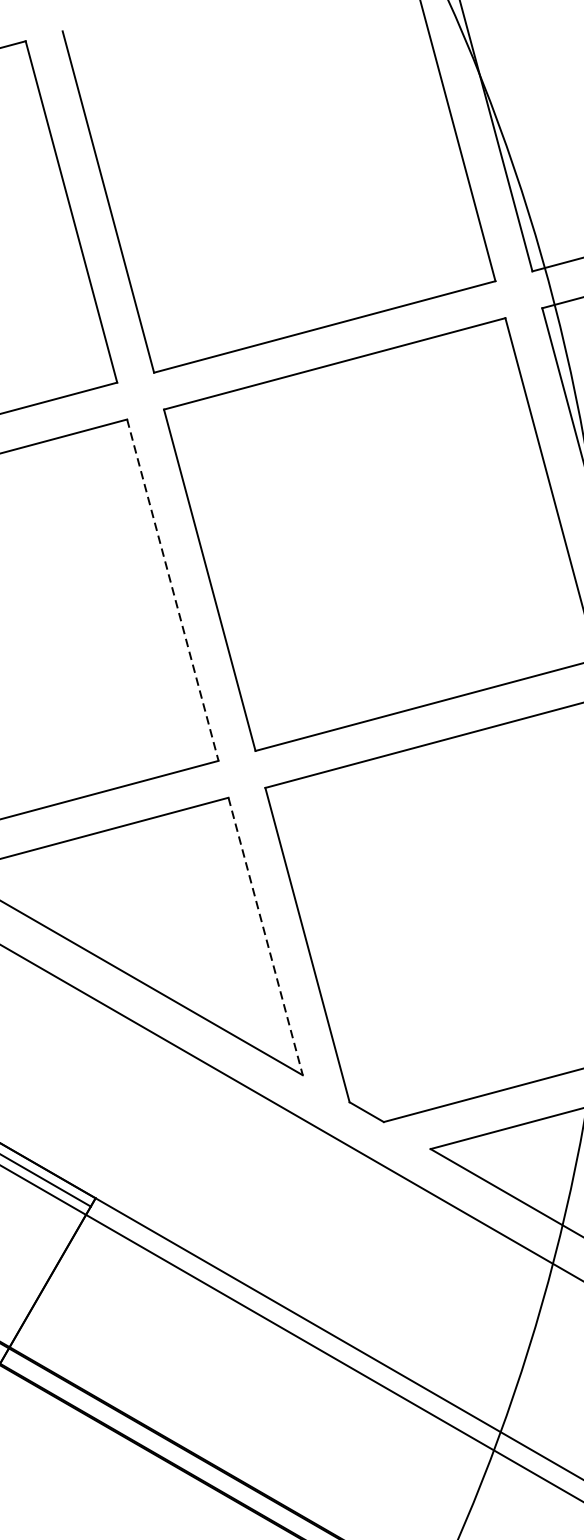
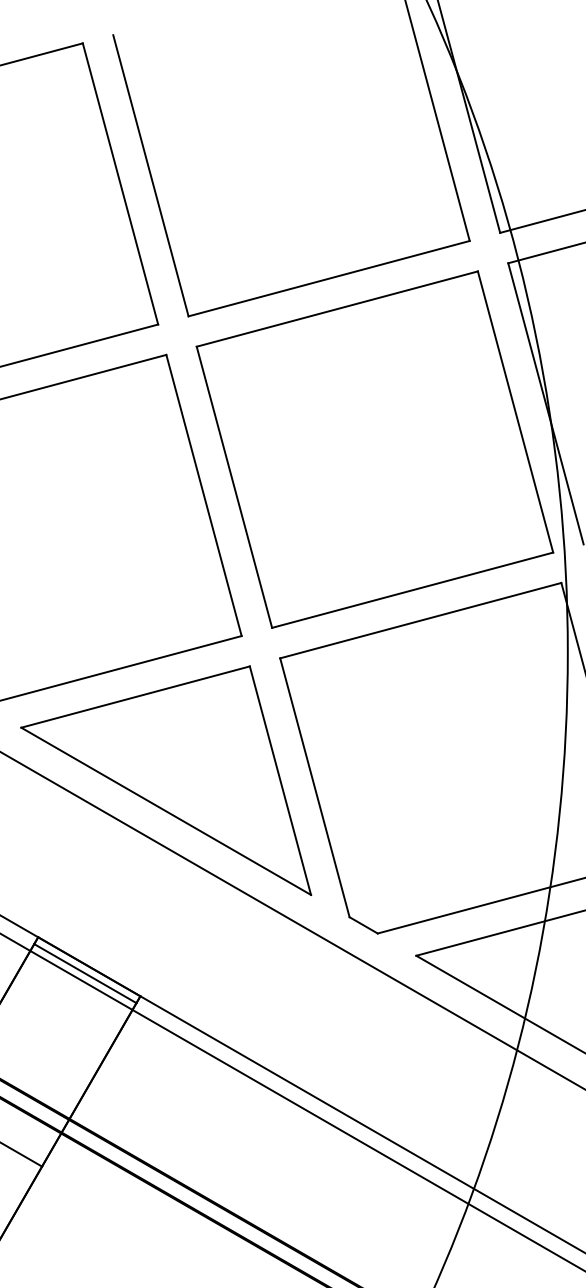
line: (173, 590) -> (204, 495), dashed -> solid
line: (265, 937) -> (280, 781), dashed -> solid

